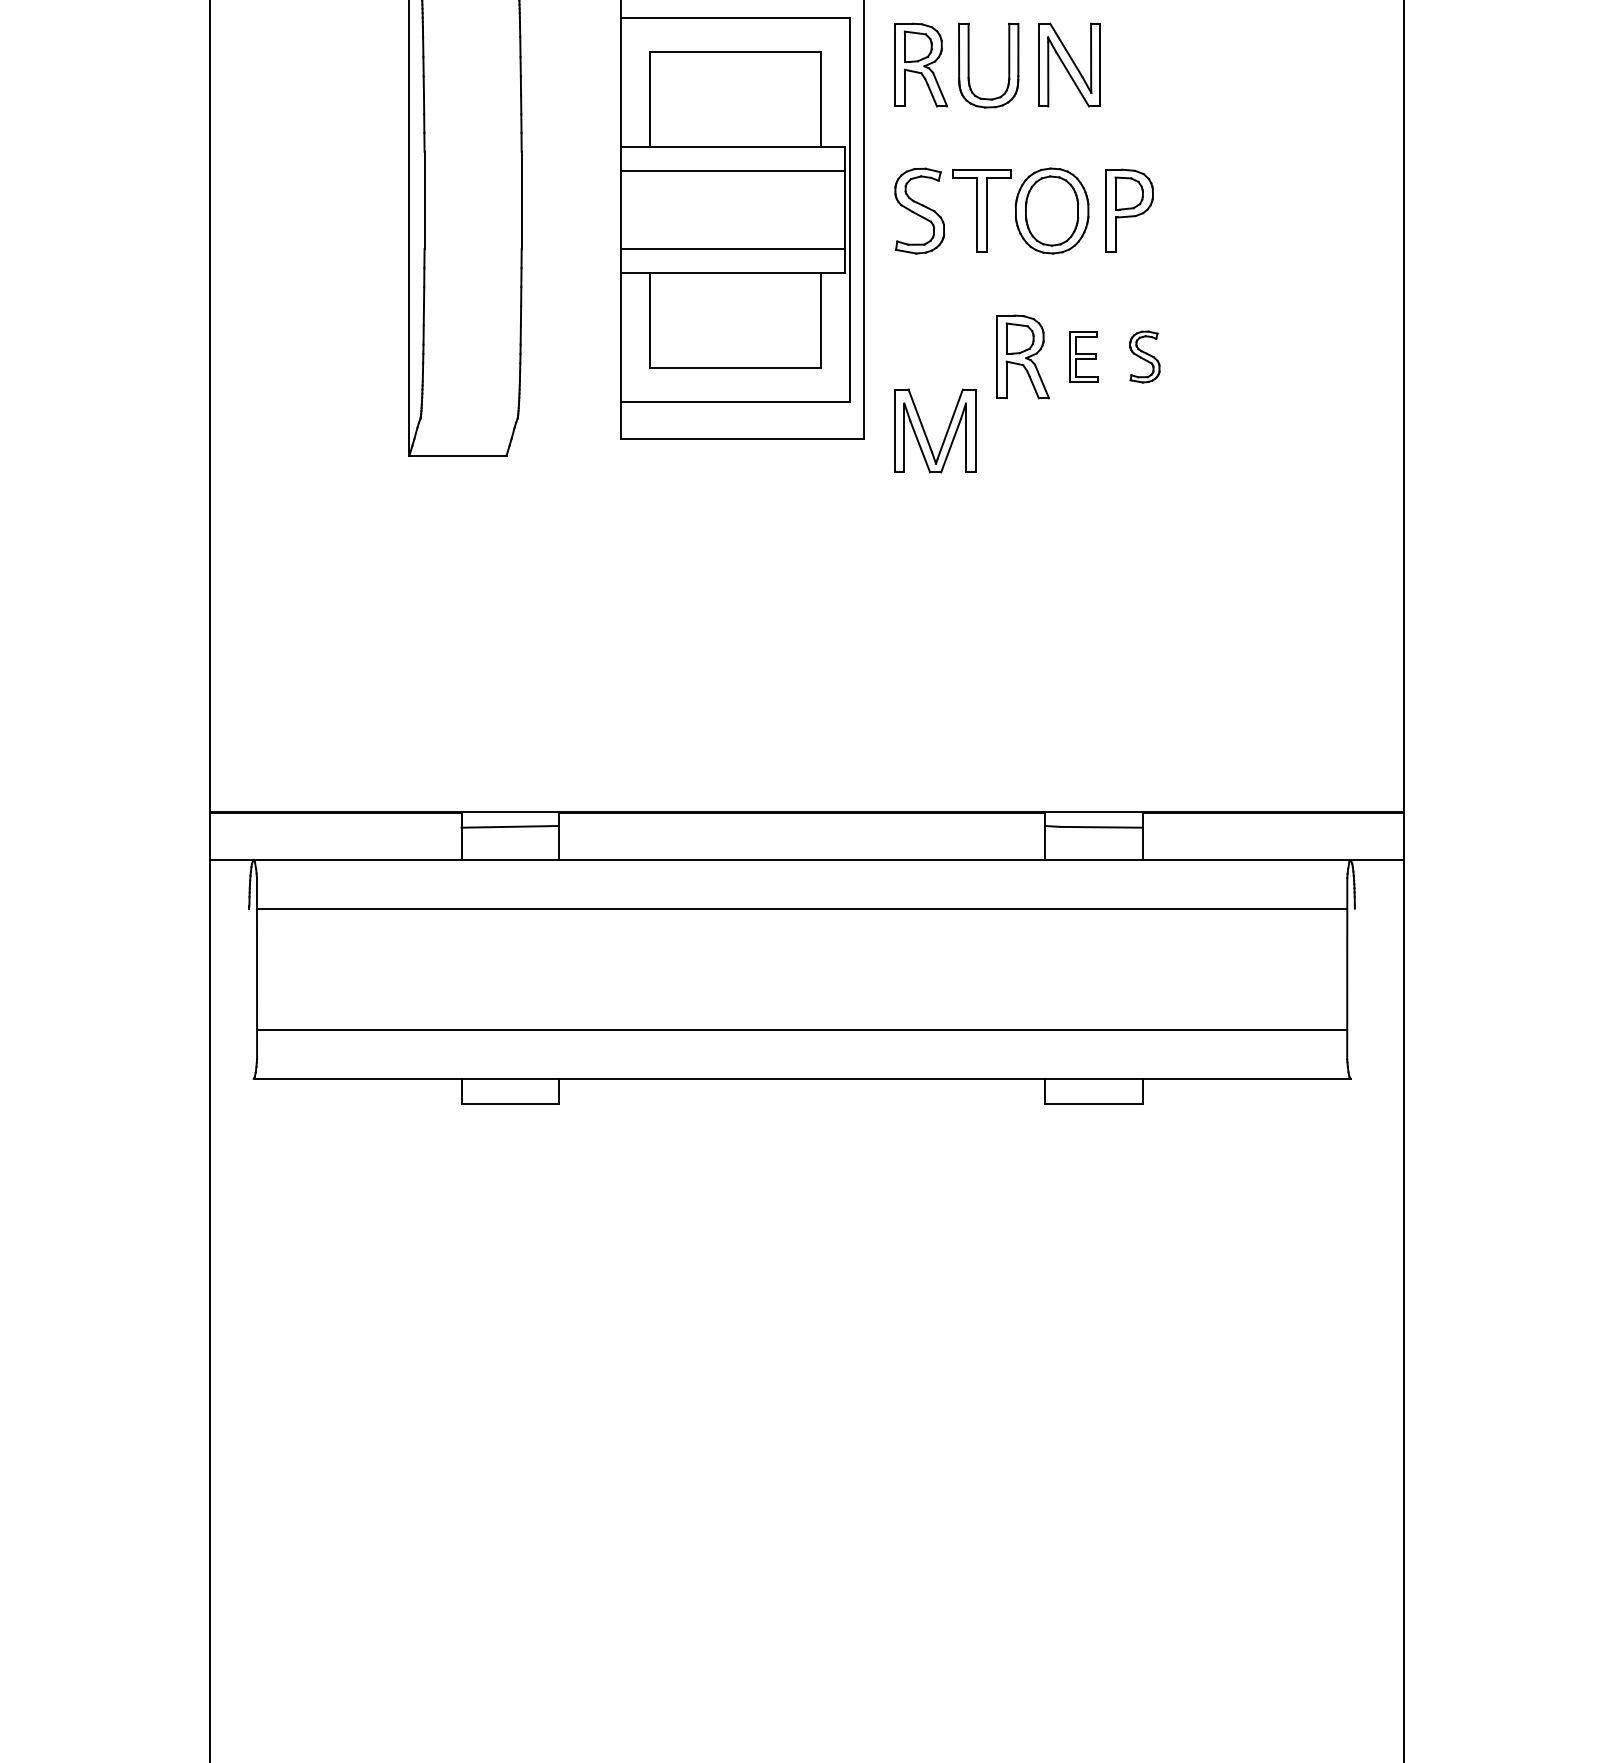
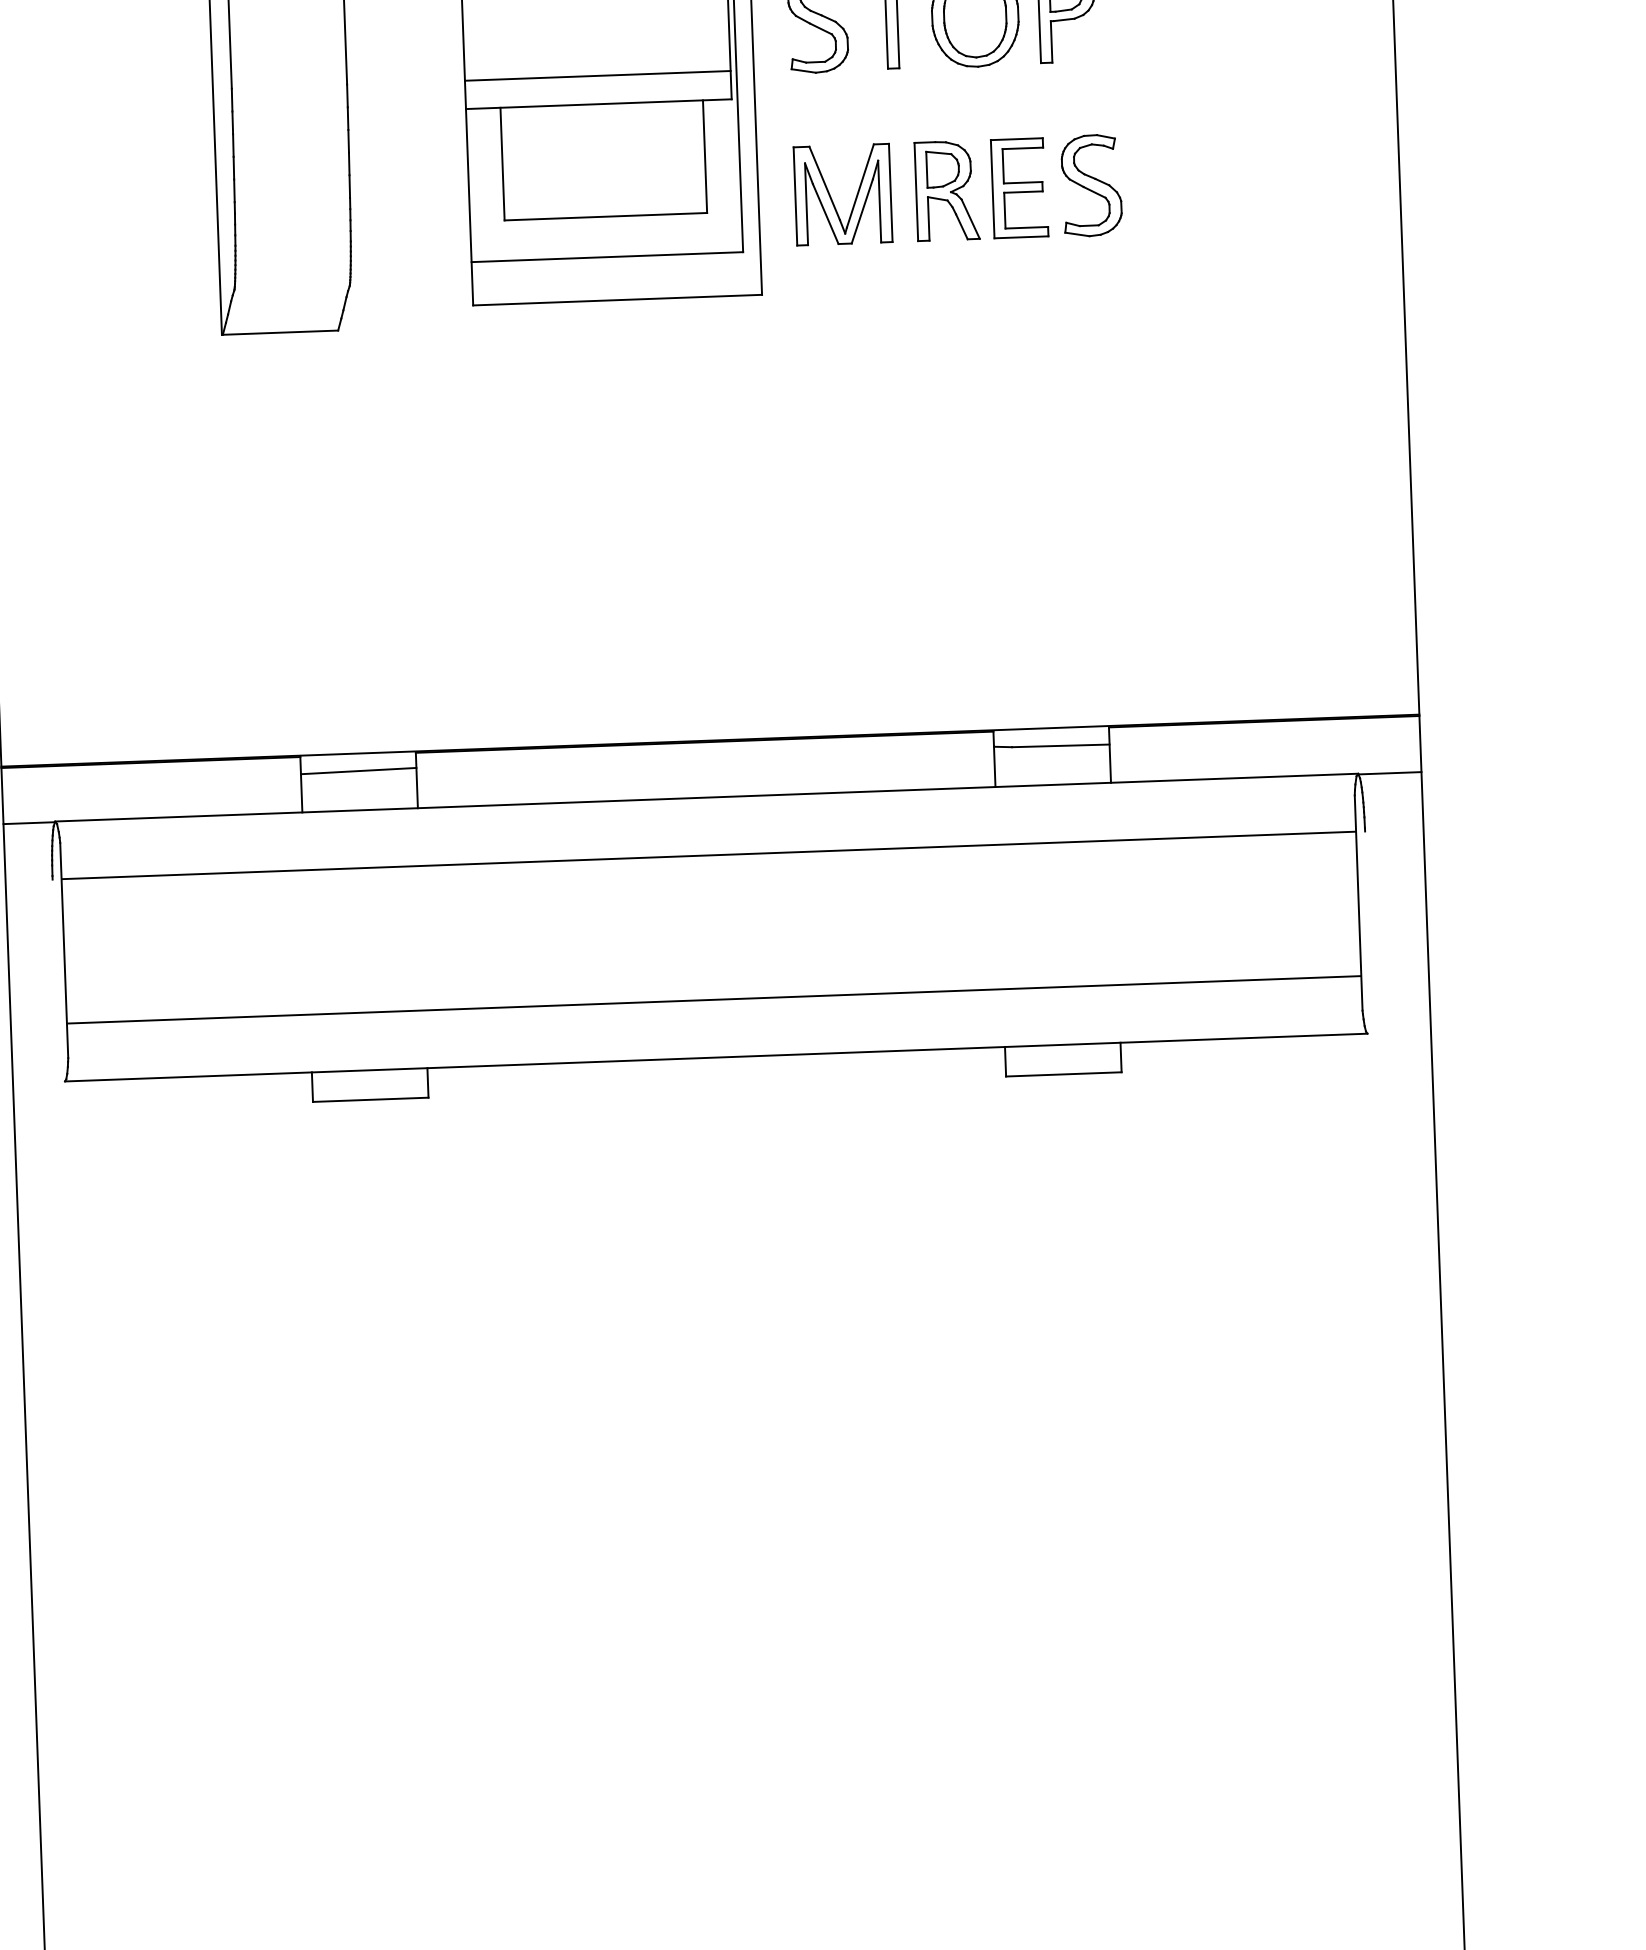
part: (1083, 356) -> (1018, 187), size x1.67
part: (1144, 356) -> (1091, 185), size x1.67
part: (926, 434) -> (832, 199), moved

